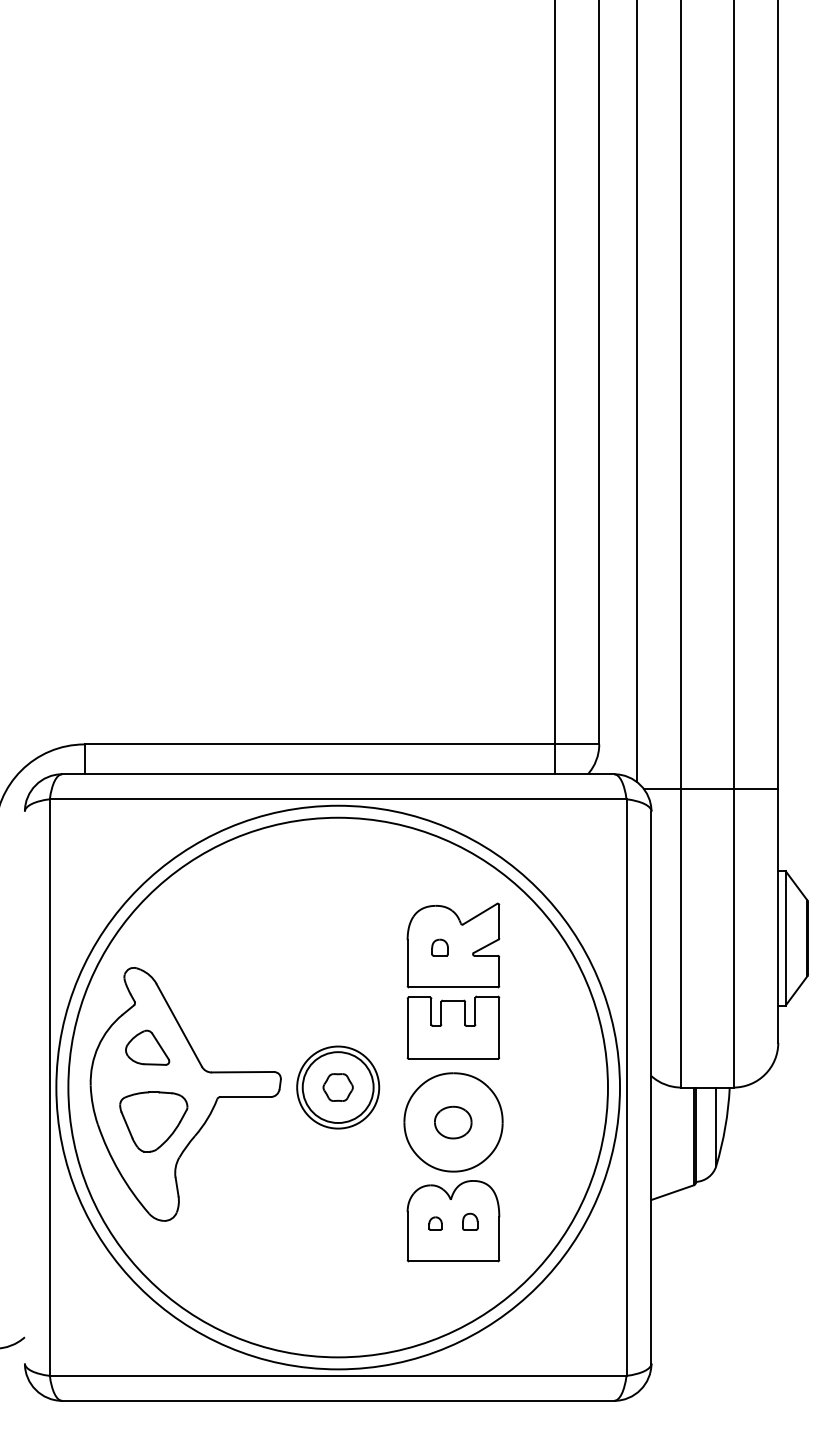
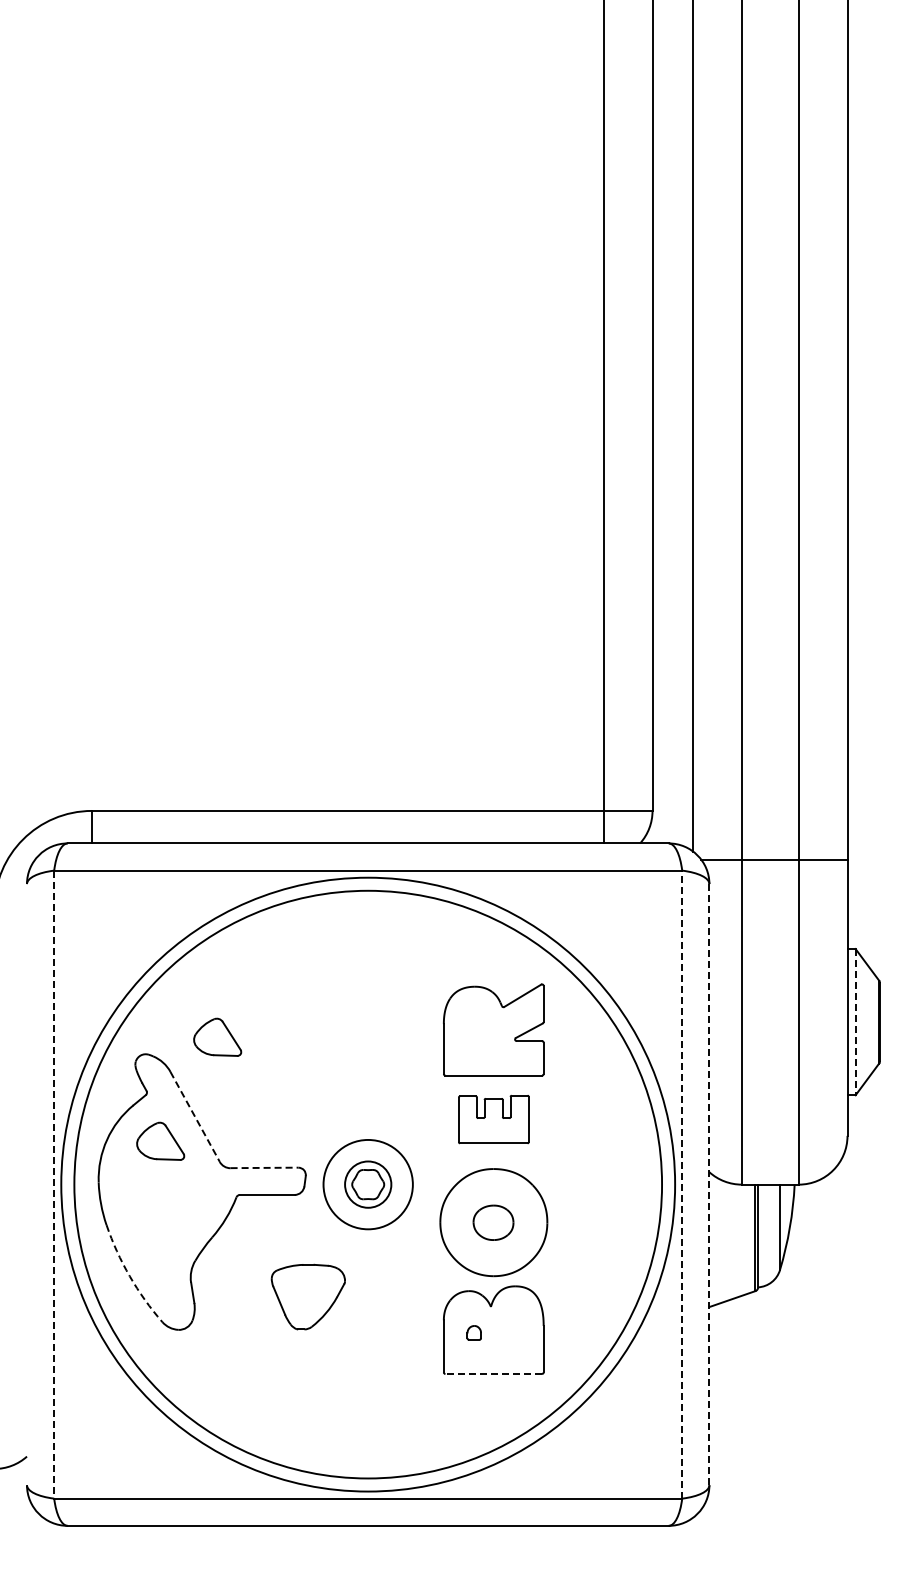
line: (785, 938) -> (855, 1022), solid -> dashed
part: (439, 946) -> (478, 1031), removed
part: (199, 951) -> (217, 1036), added
line: (179, 1025) -> (195, 1117), solid -> dashed
part: (453, 1027) -> (493, 1119), size x0.7
line: (242, 1071) -> (264, 1167), solid -> dashed
circle: (337, 1087) -> (367, 1184), size x0.6
line: (626, 1087) -> (682, 1184), solid -> dashed
line: (651, 1087) -> (709, 1184), solid -> dashed
line: (50, 1088) -> (54, 1185), solid -> dashed
part: (152, 1121) -> (307, 1296), moved
arc: (119, 1171) -> (129, 1276), solid -> dashed
part: (469, 1221) -> (511, 1330), removed
line: (453, 1261) -> (493, 1374), solid -> dashed

